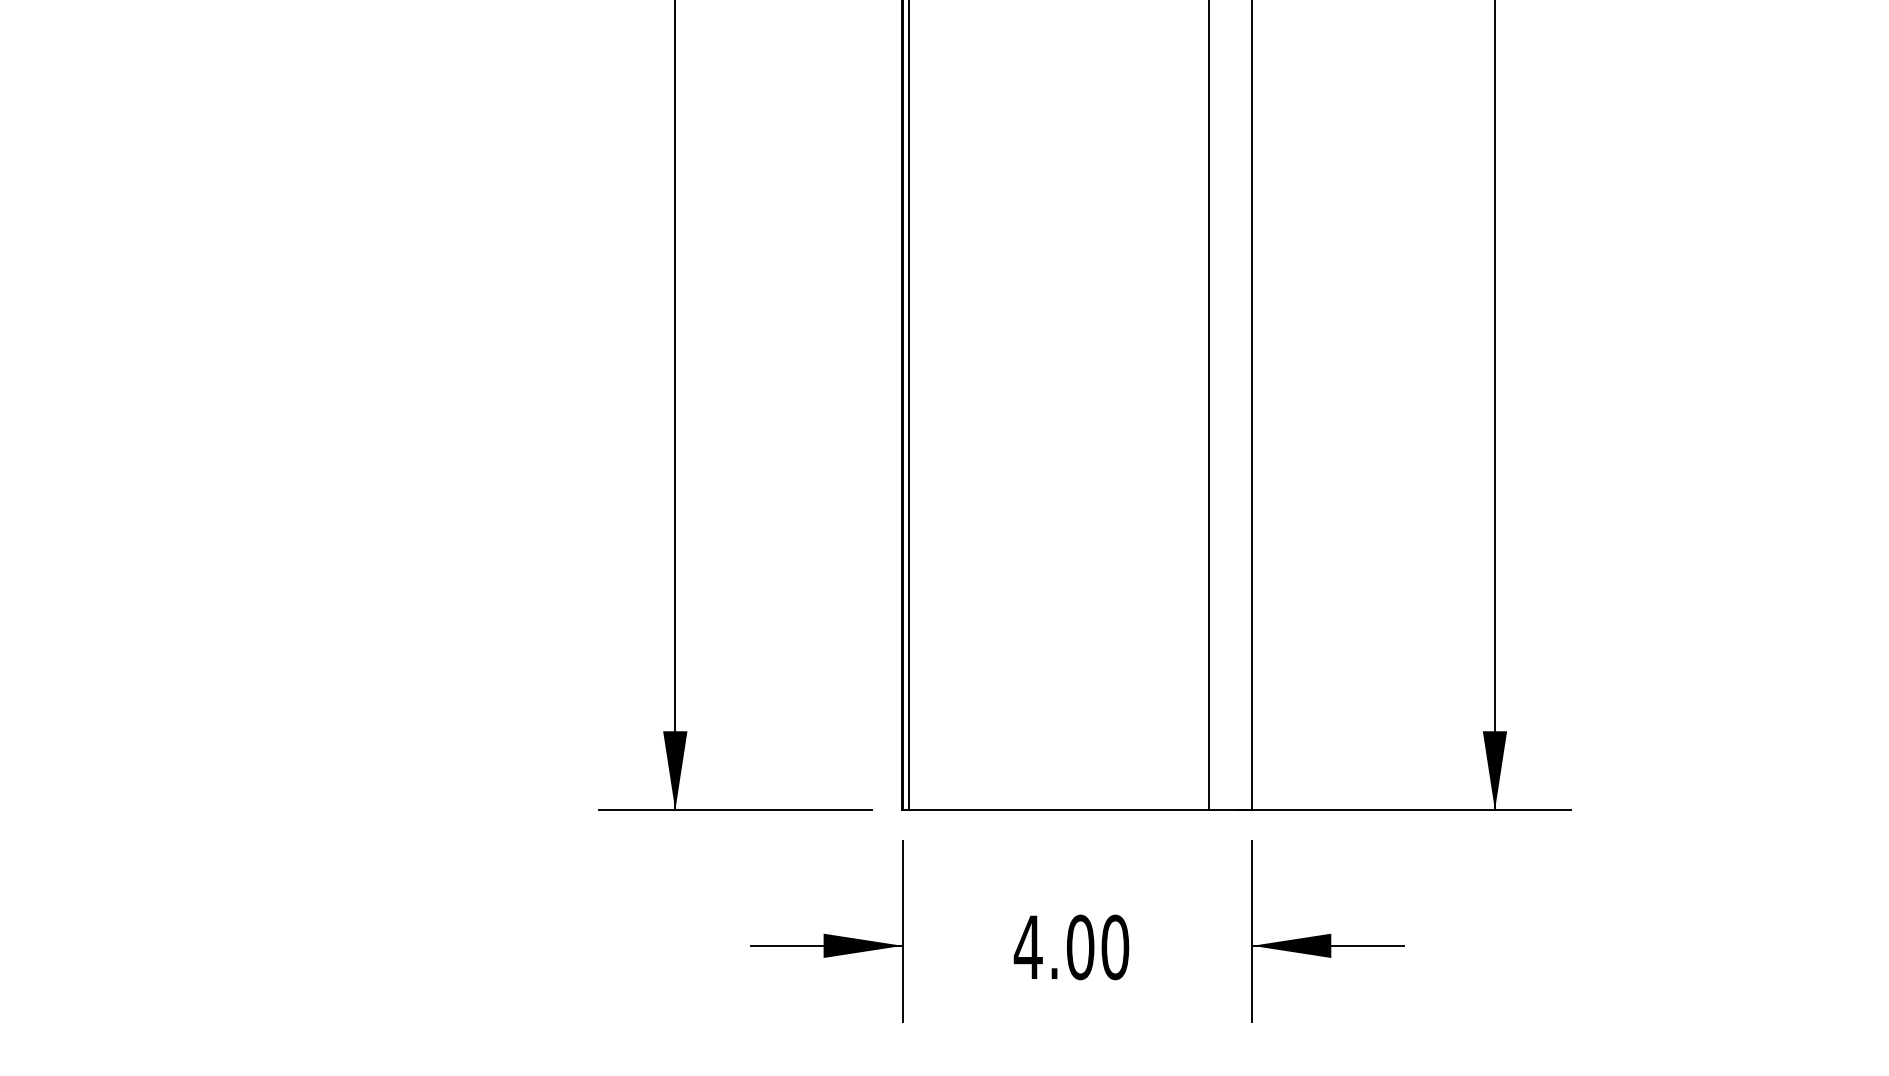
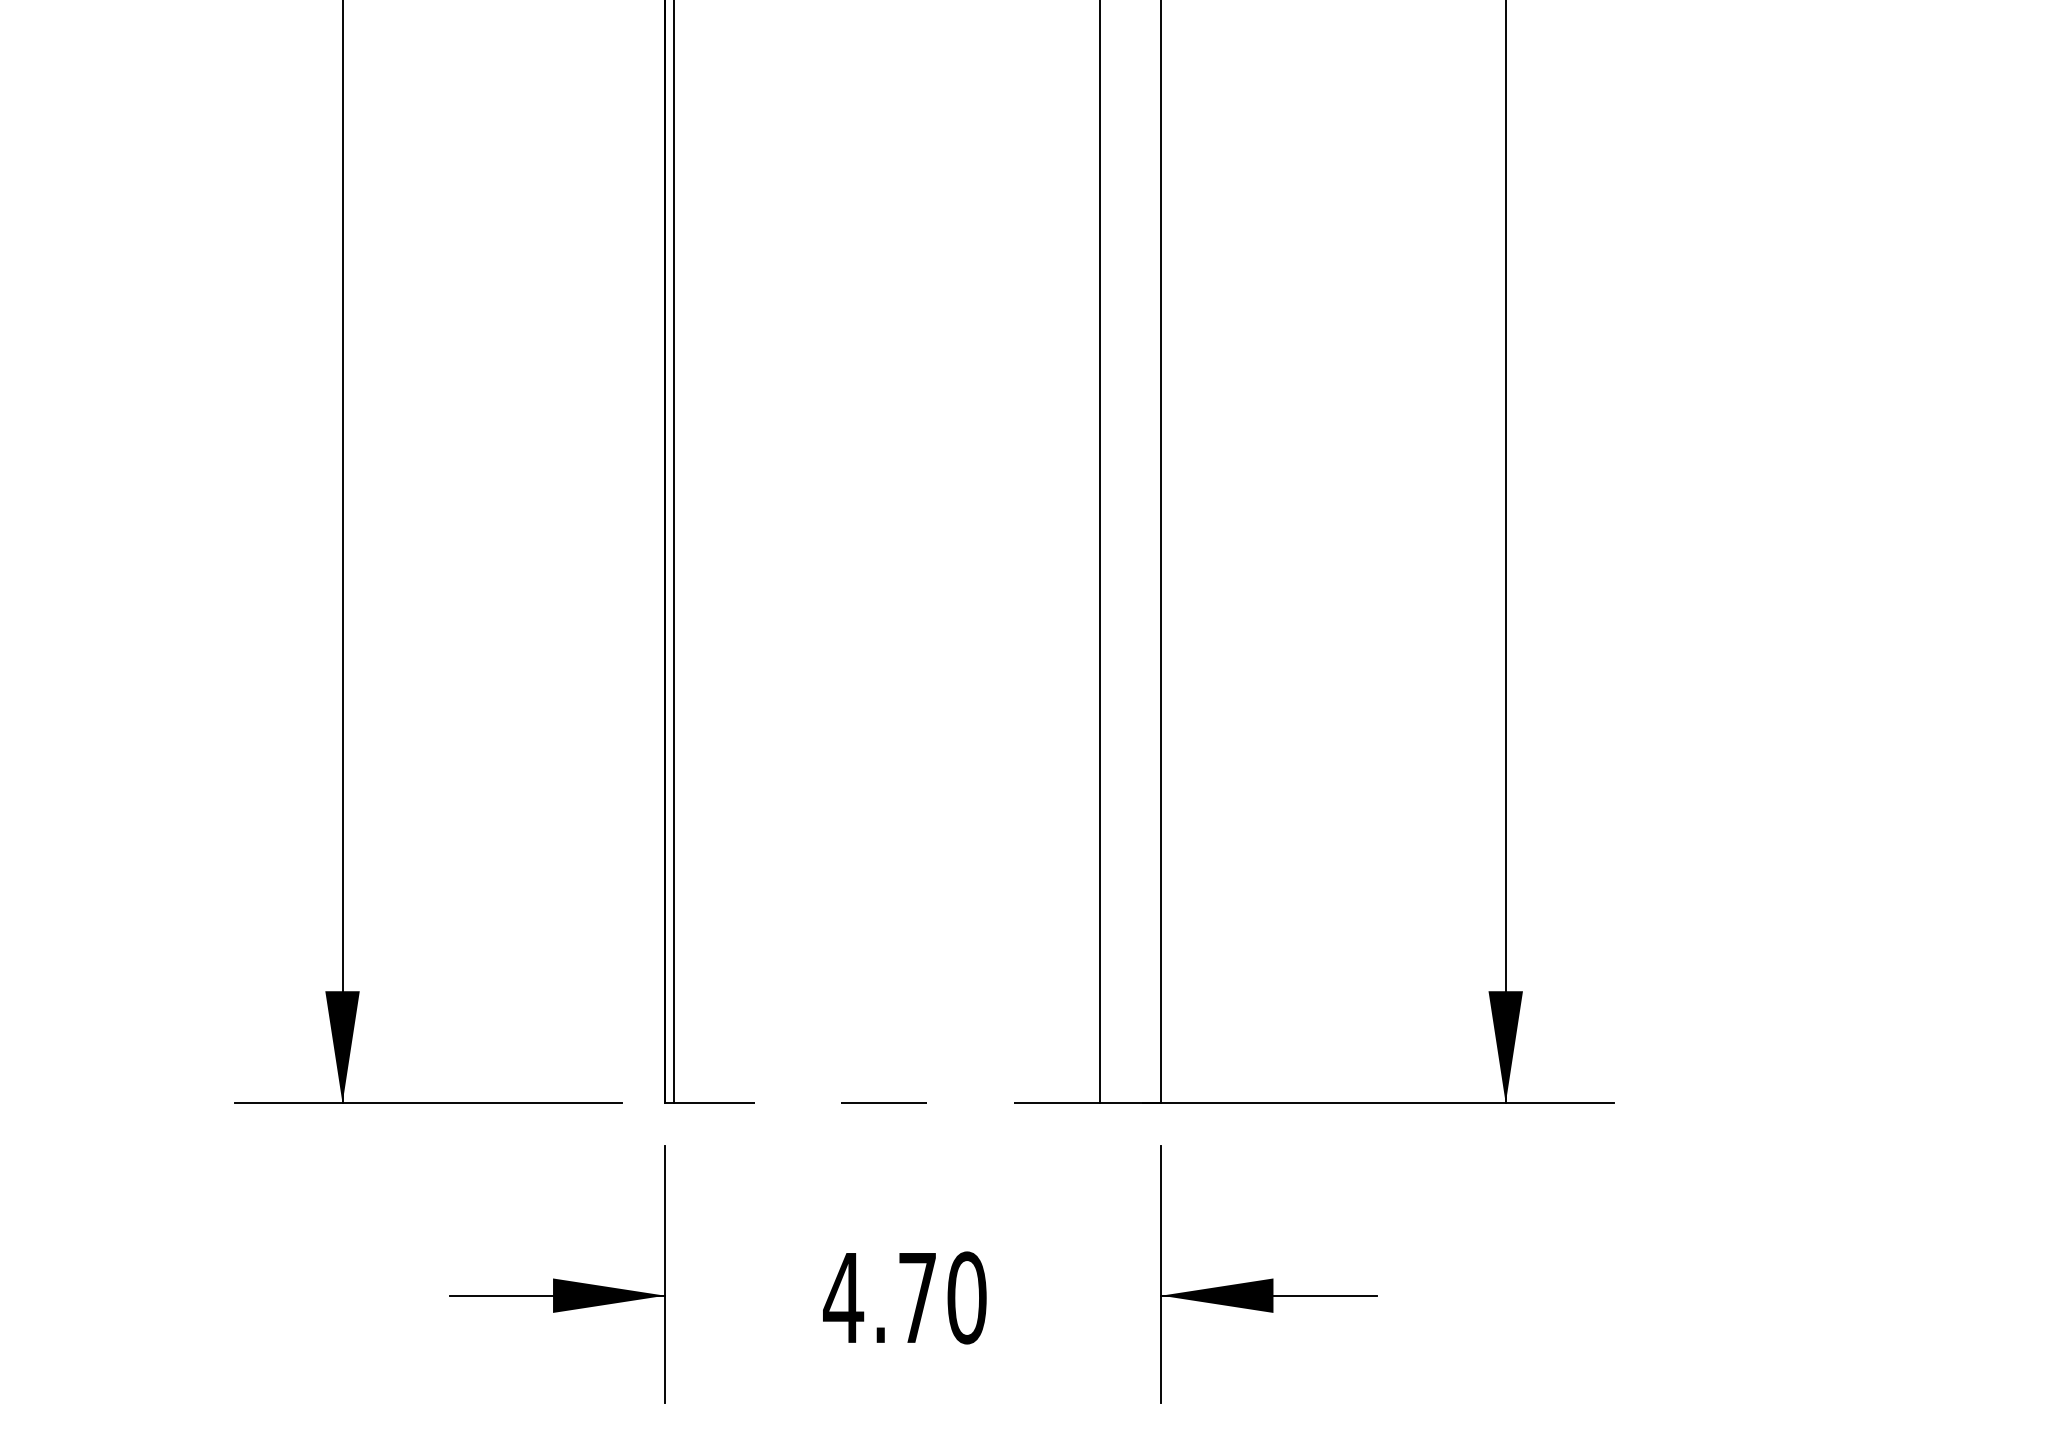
line: (1058, 810) -> (886, 1103), solid -> dashed
text: (1080, 947) -> (917, 1298), 4.00 -> 4.70

